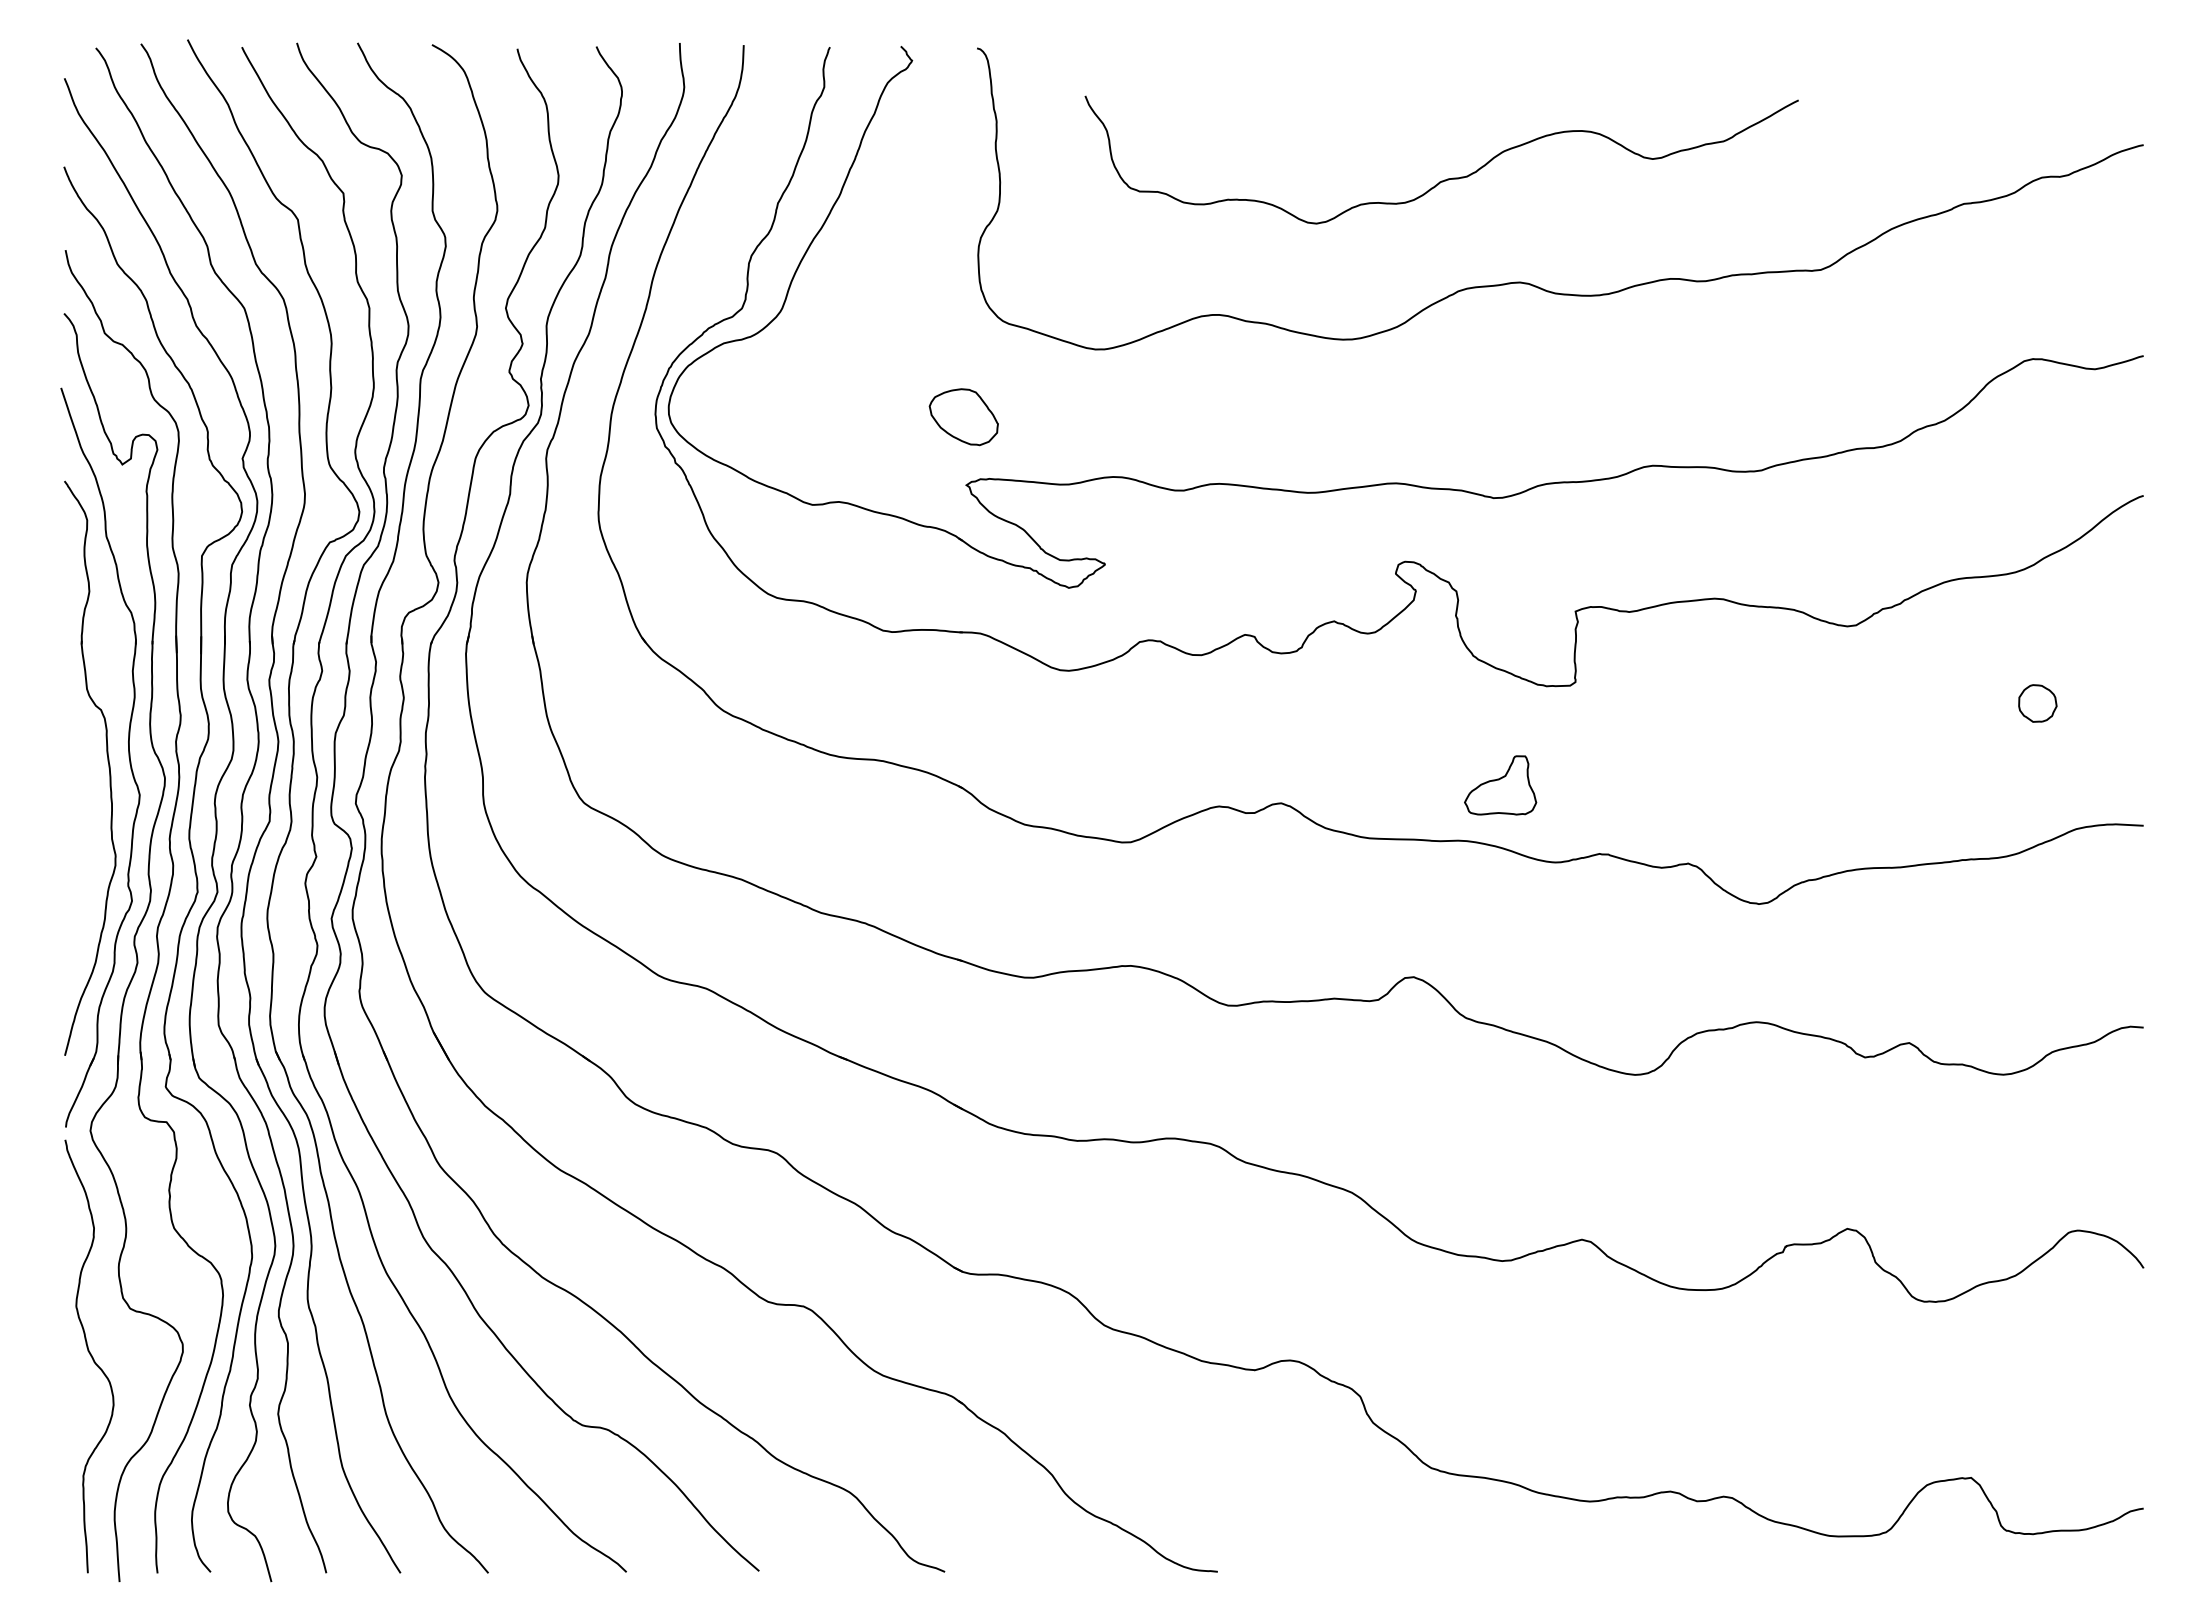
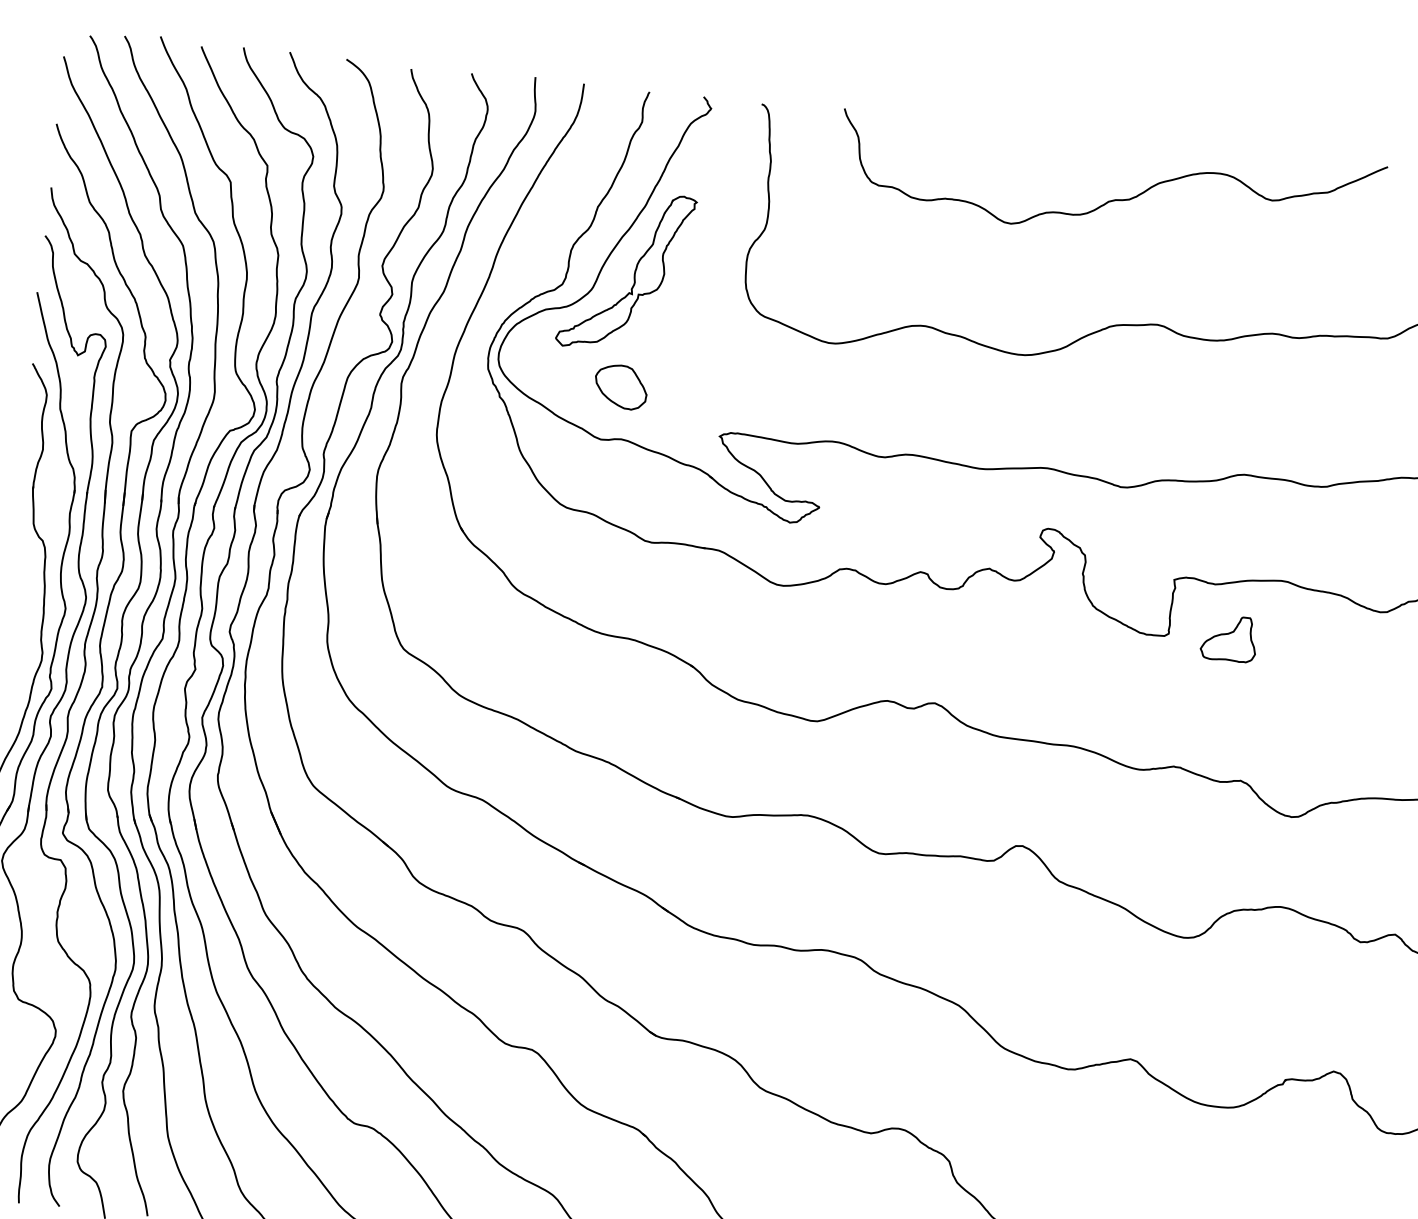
curve: (1447, 178) -> (1114, 199), moved
part: (833, 285) -> (633, 273), added
part: (963, 417) -> (620, 387), moved
part: (1500, 785) -> (1229, 638), moved

